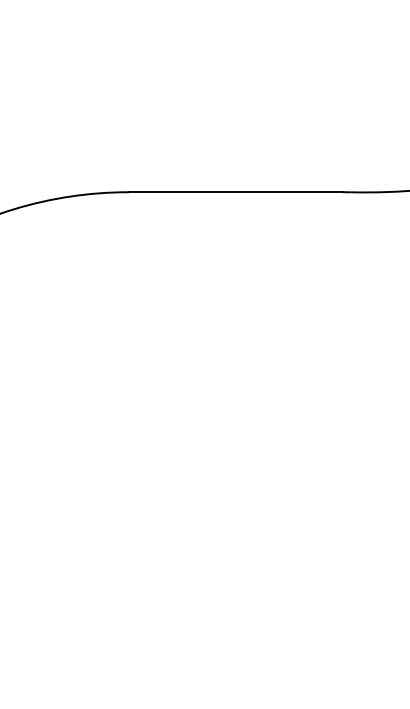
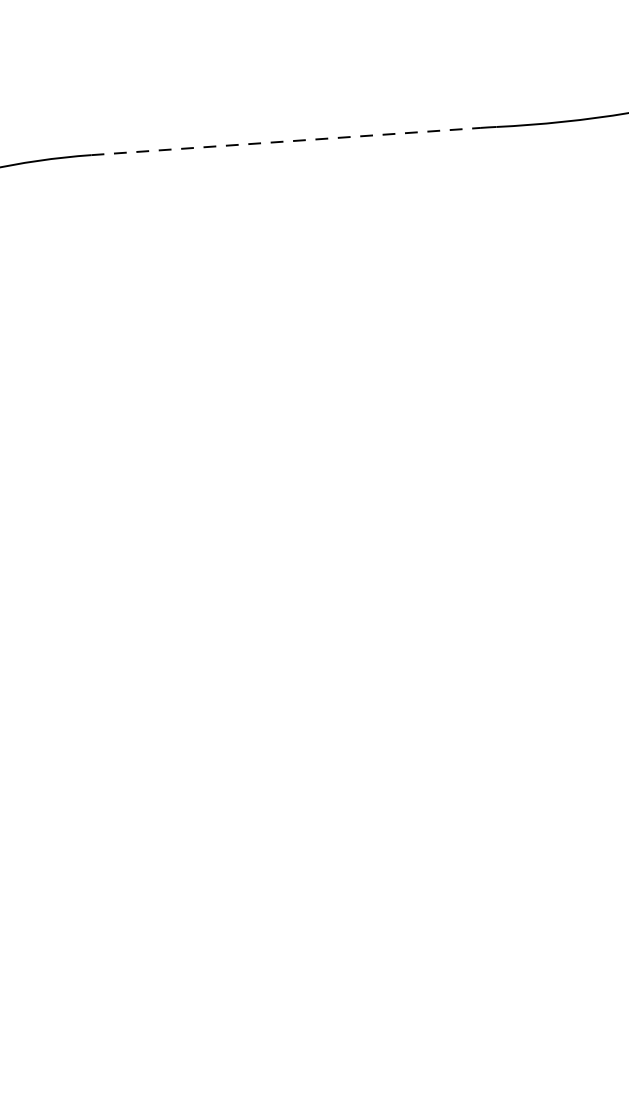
line: (235, 192) -> (285, 142), solid -> dashed

